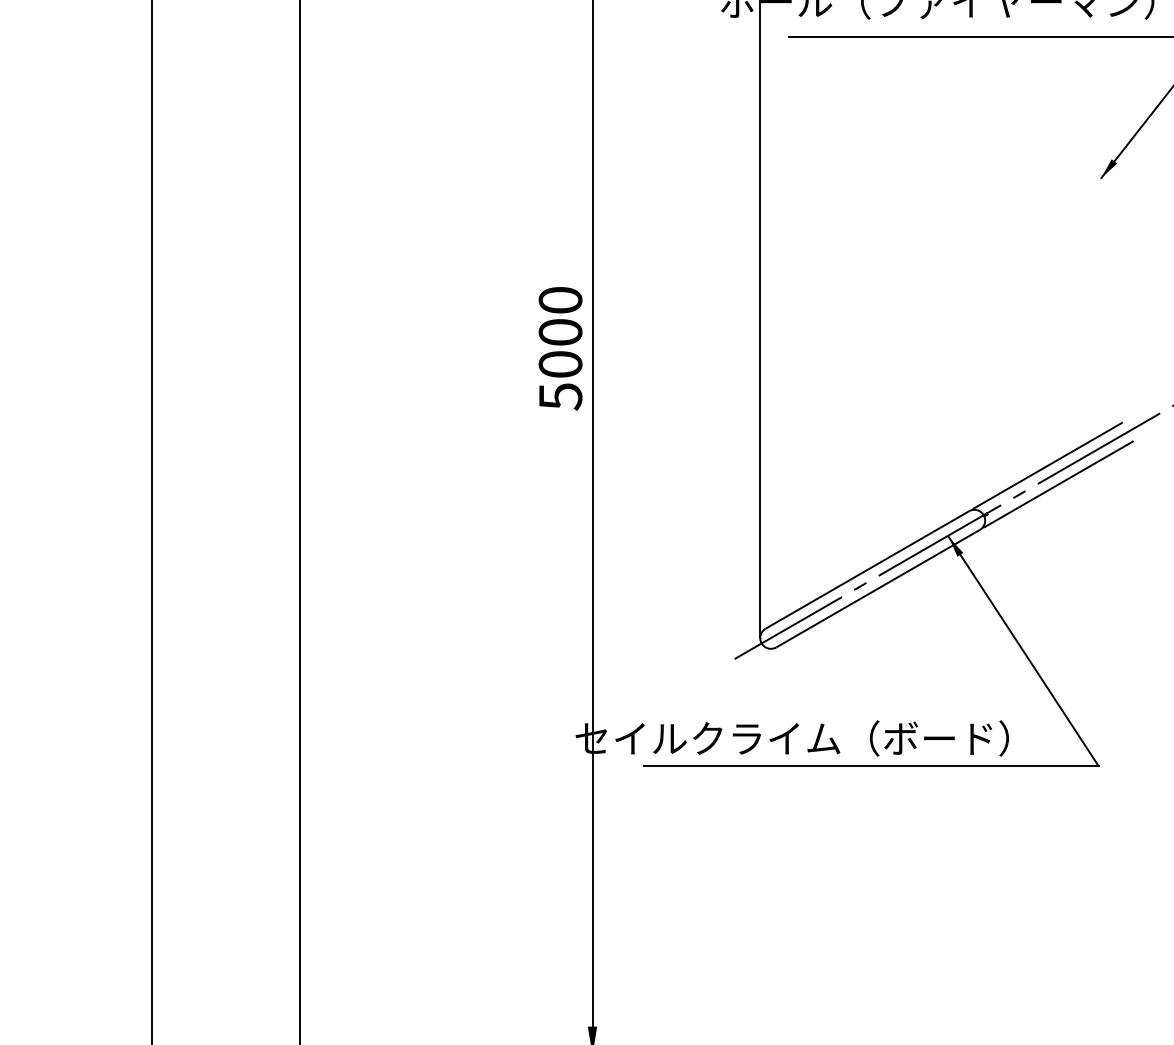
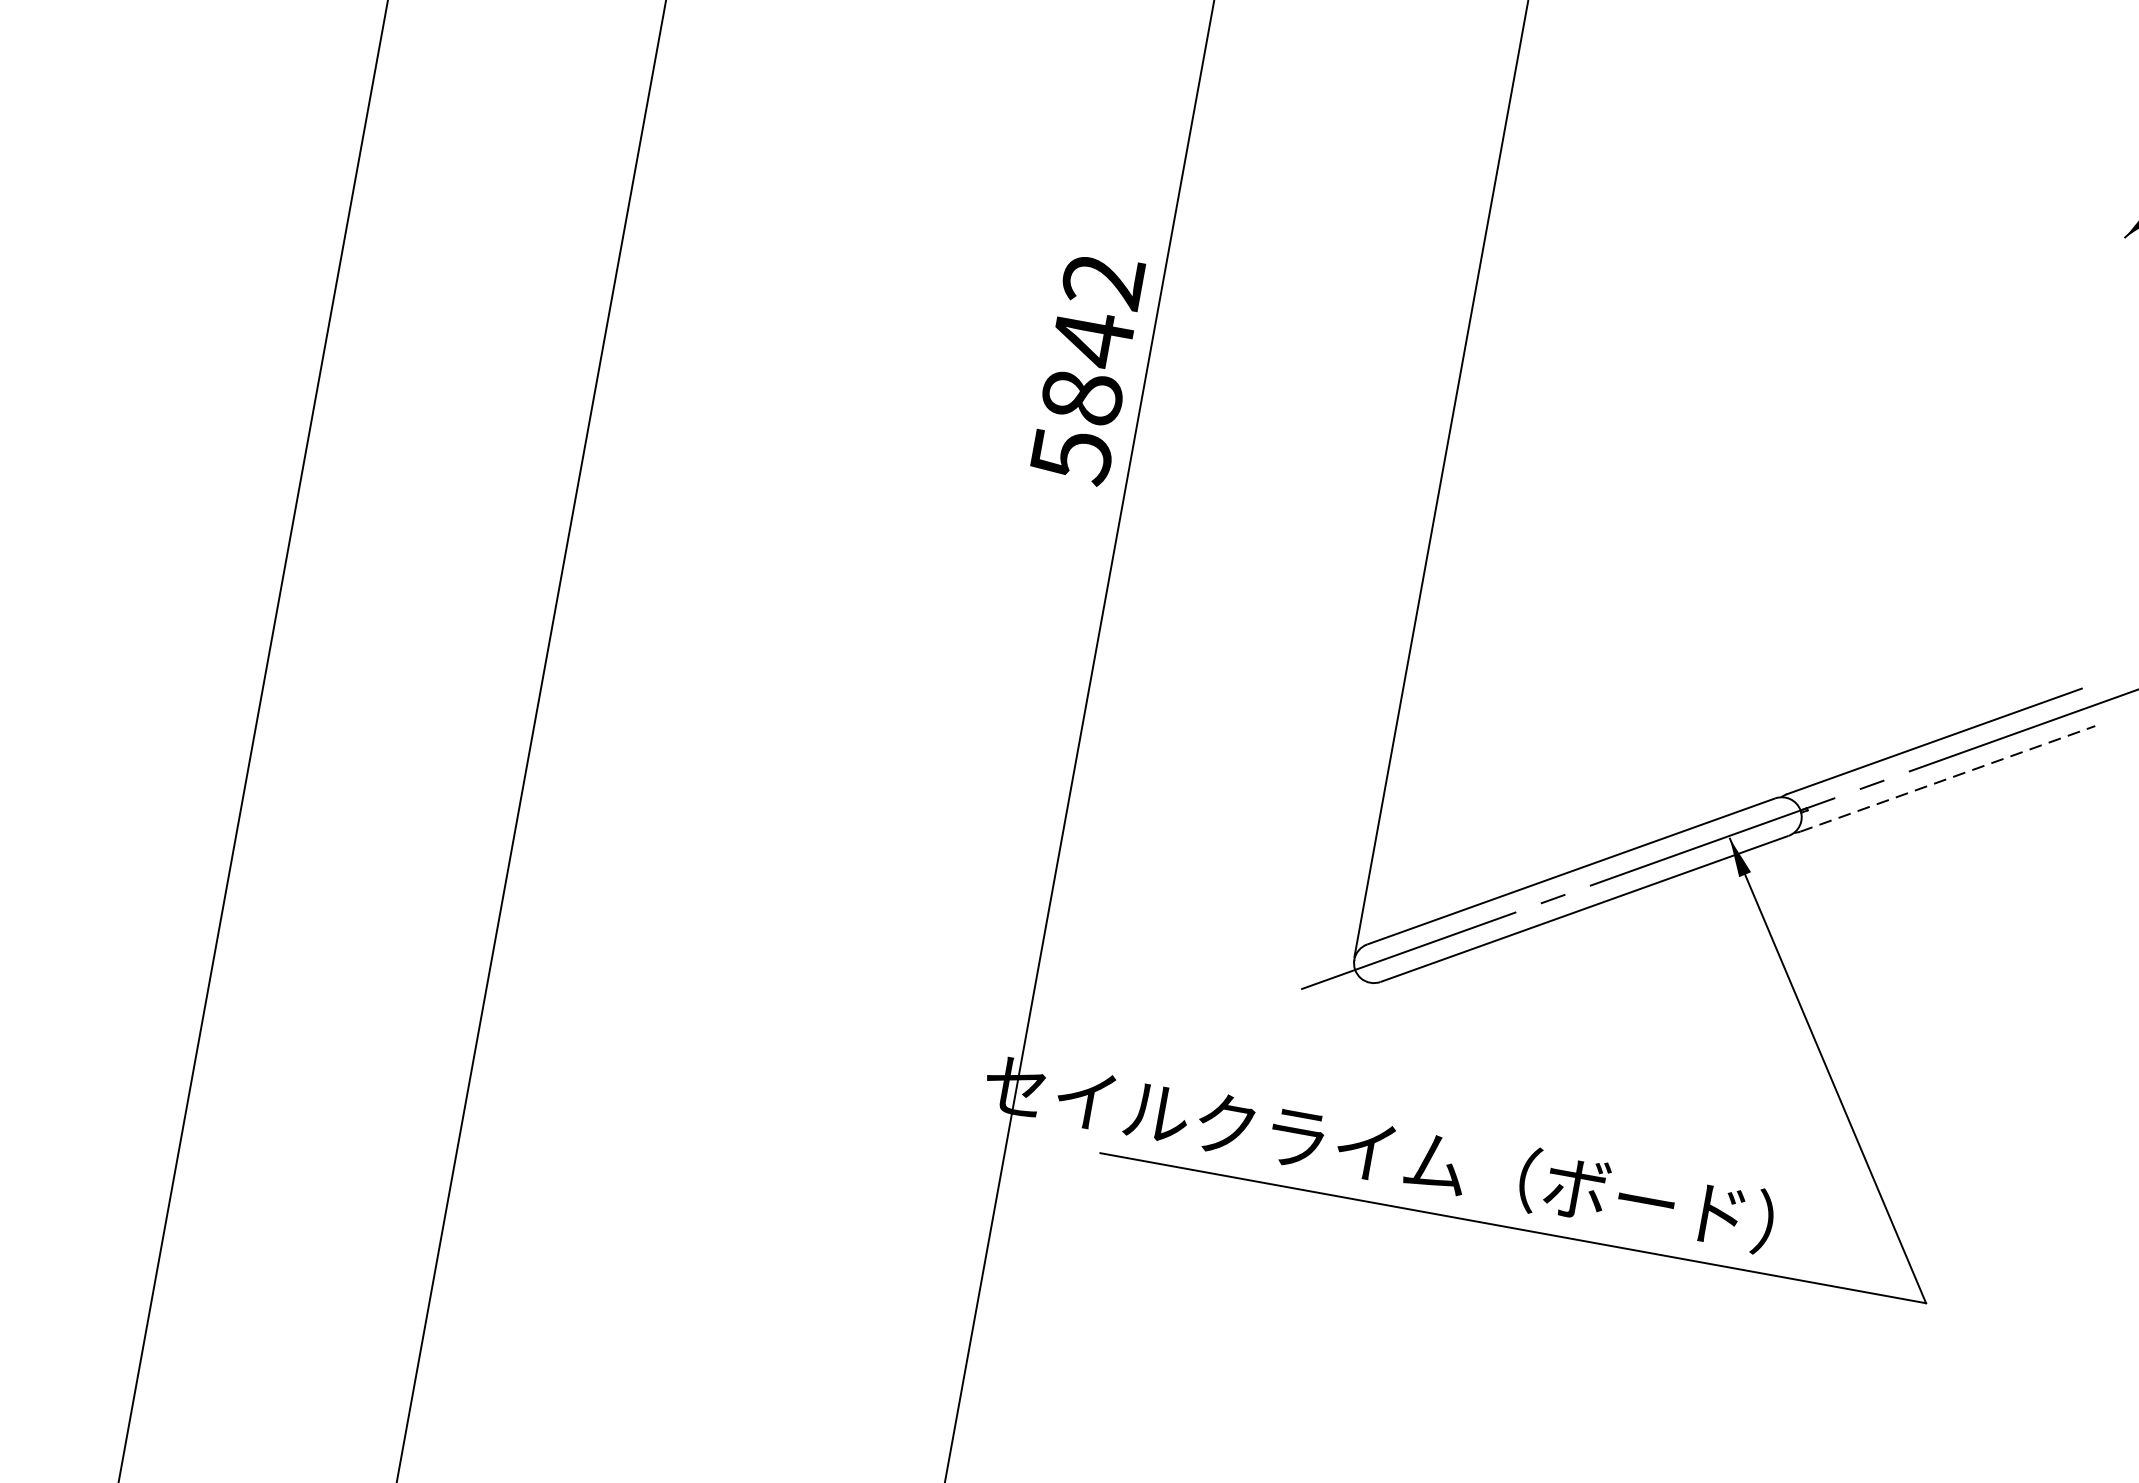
text: (560, 332) -> (1092, 339), 5000 -> 5842
line: (1059, 484) -> (1948, 779), solid -> dashed

